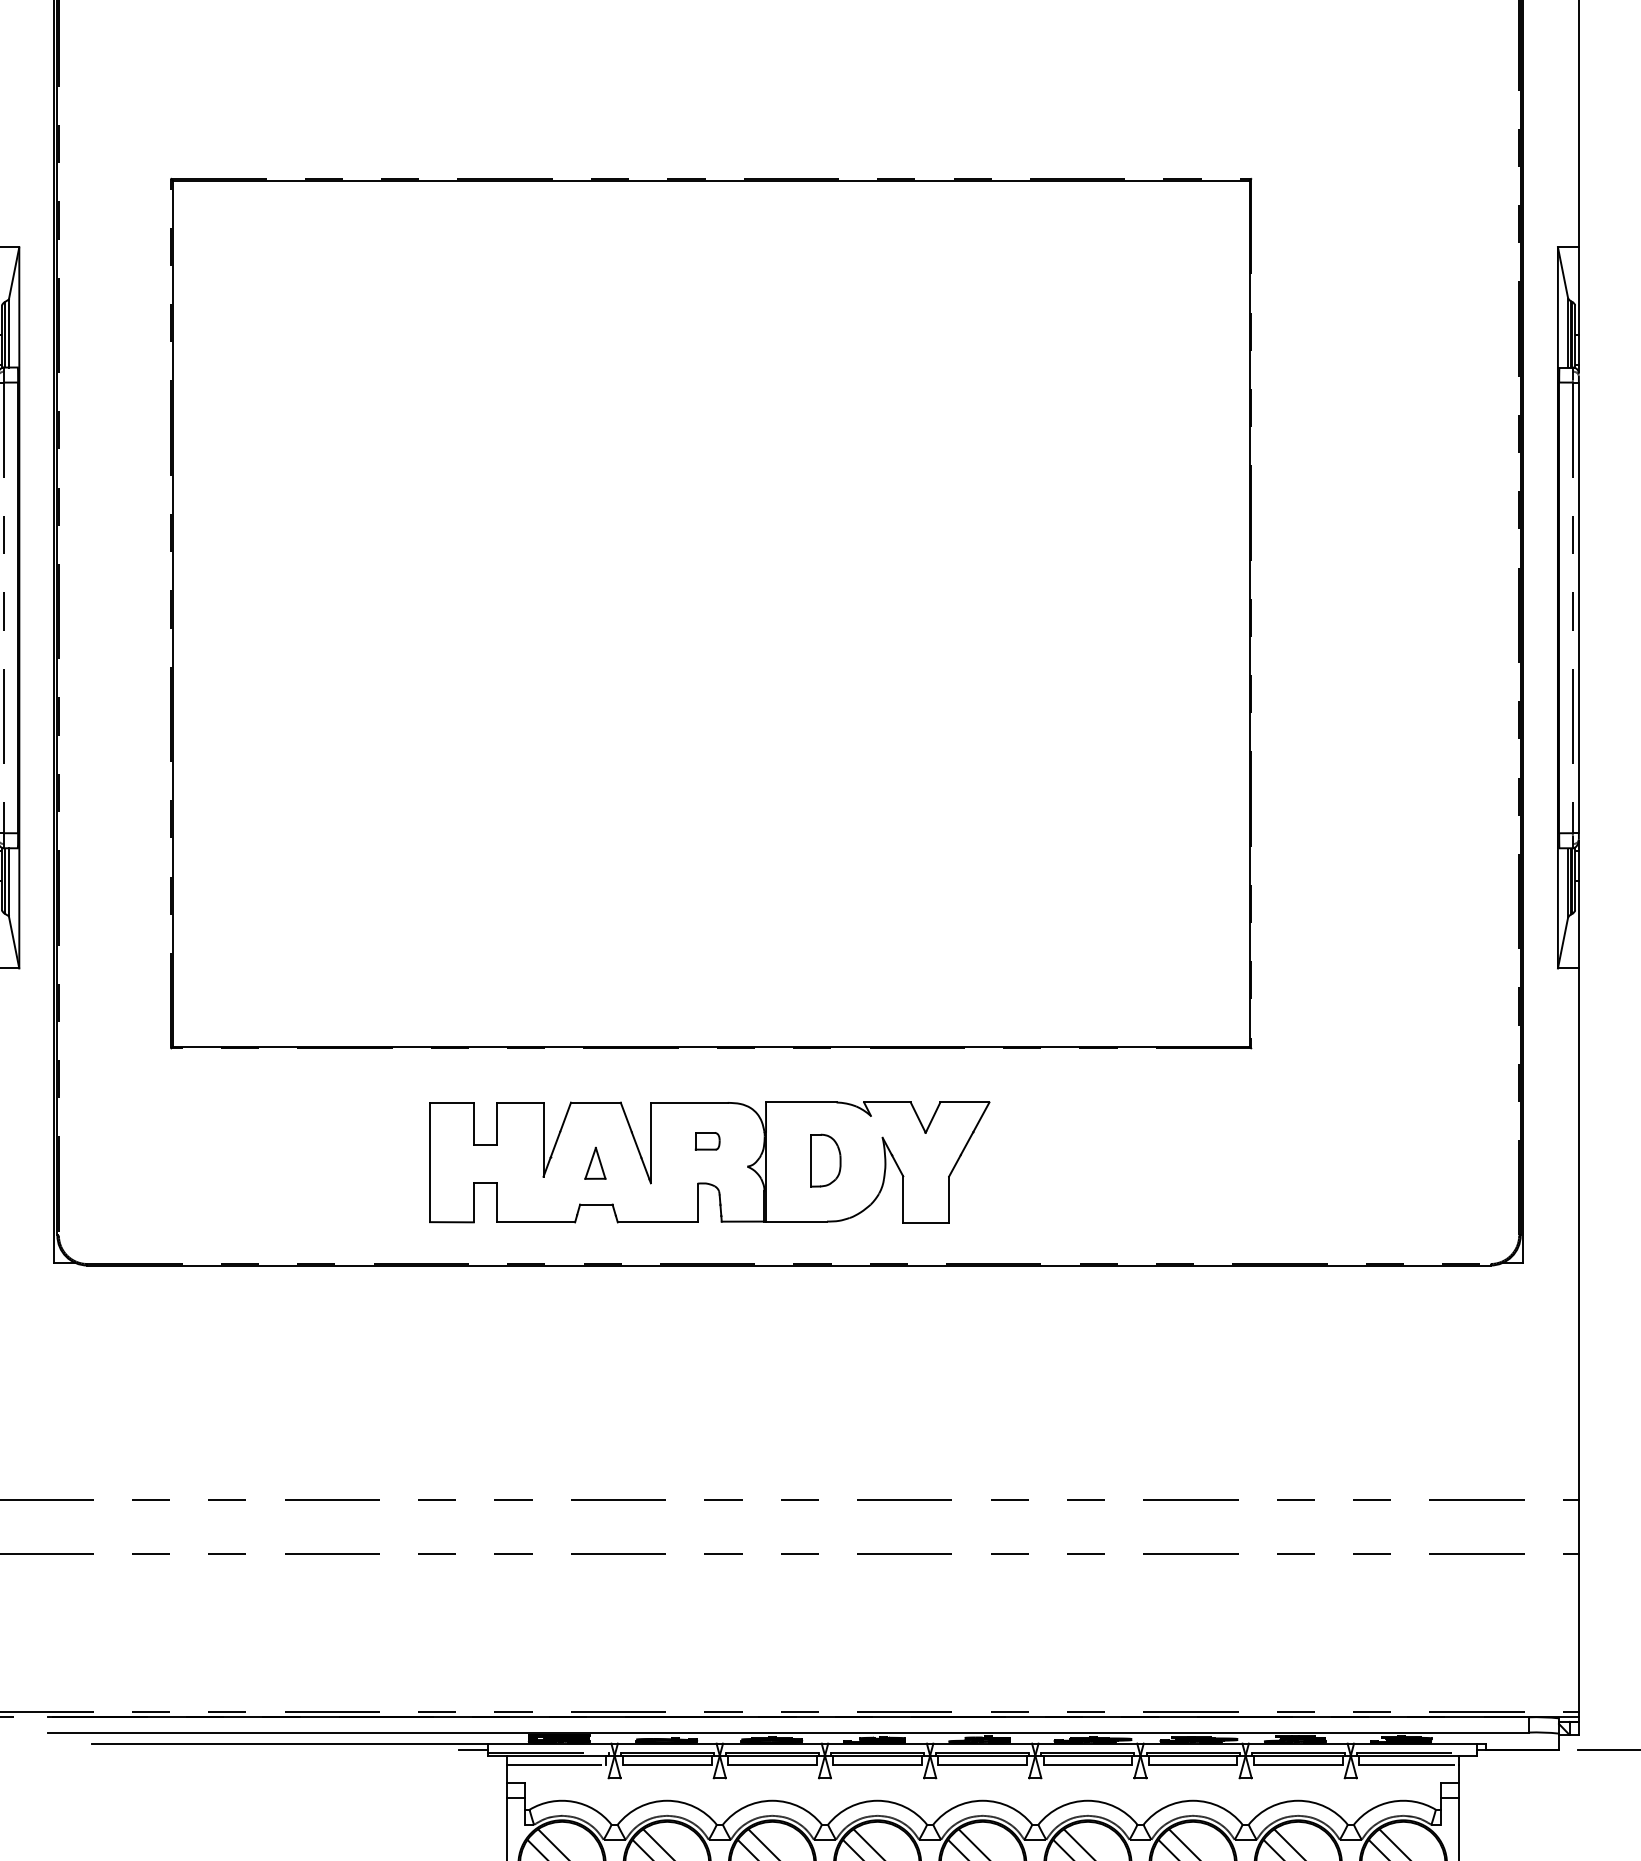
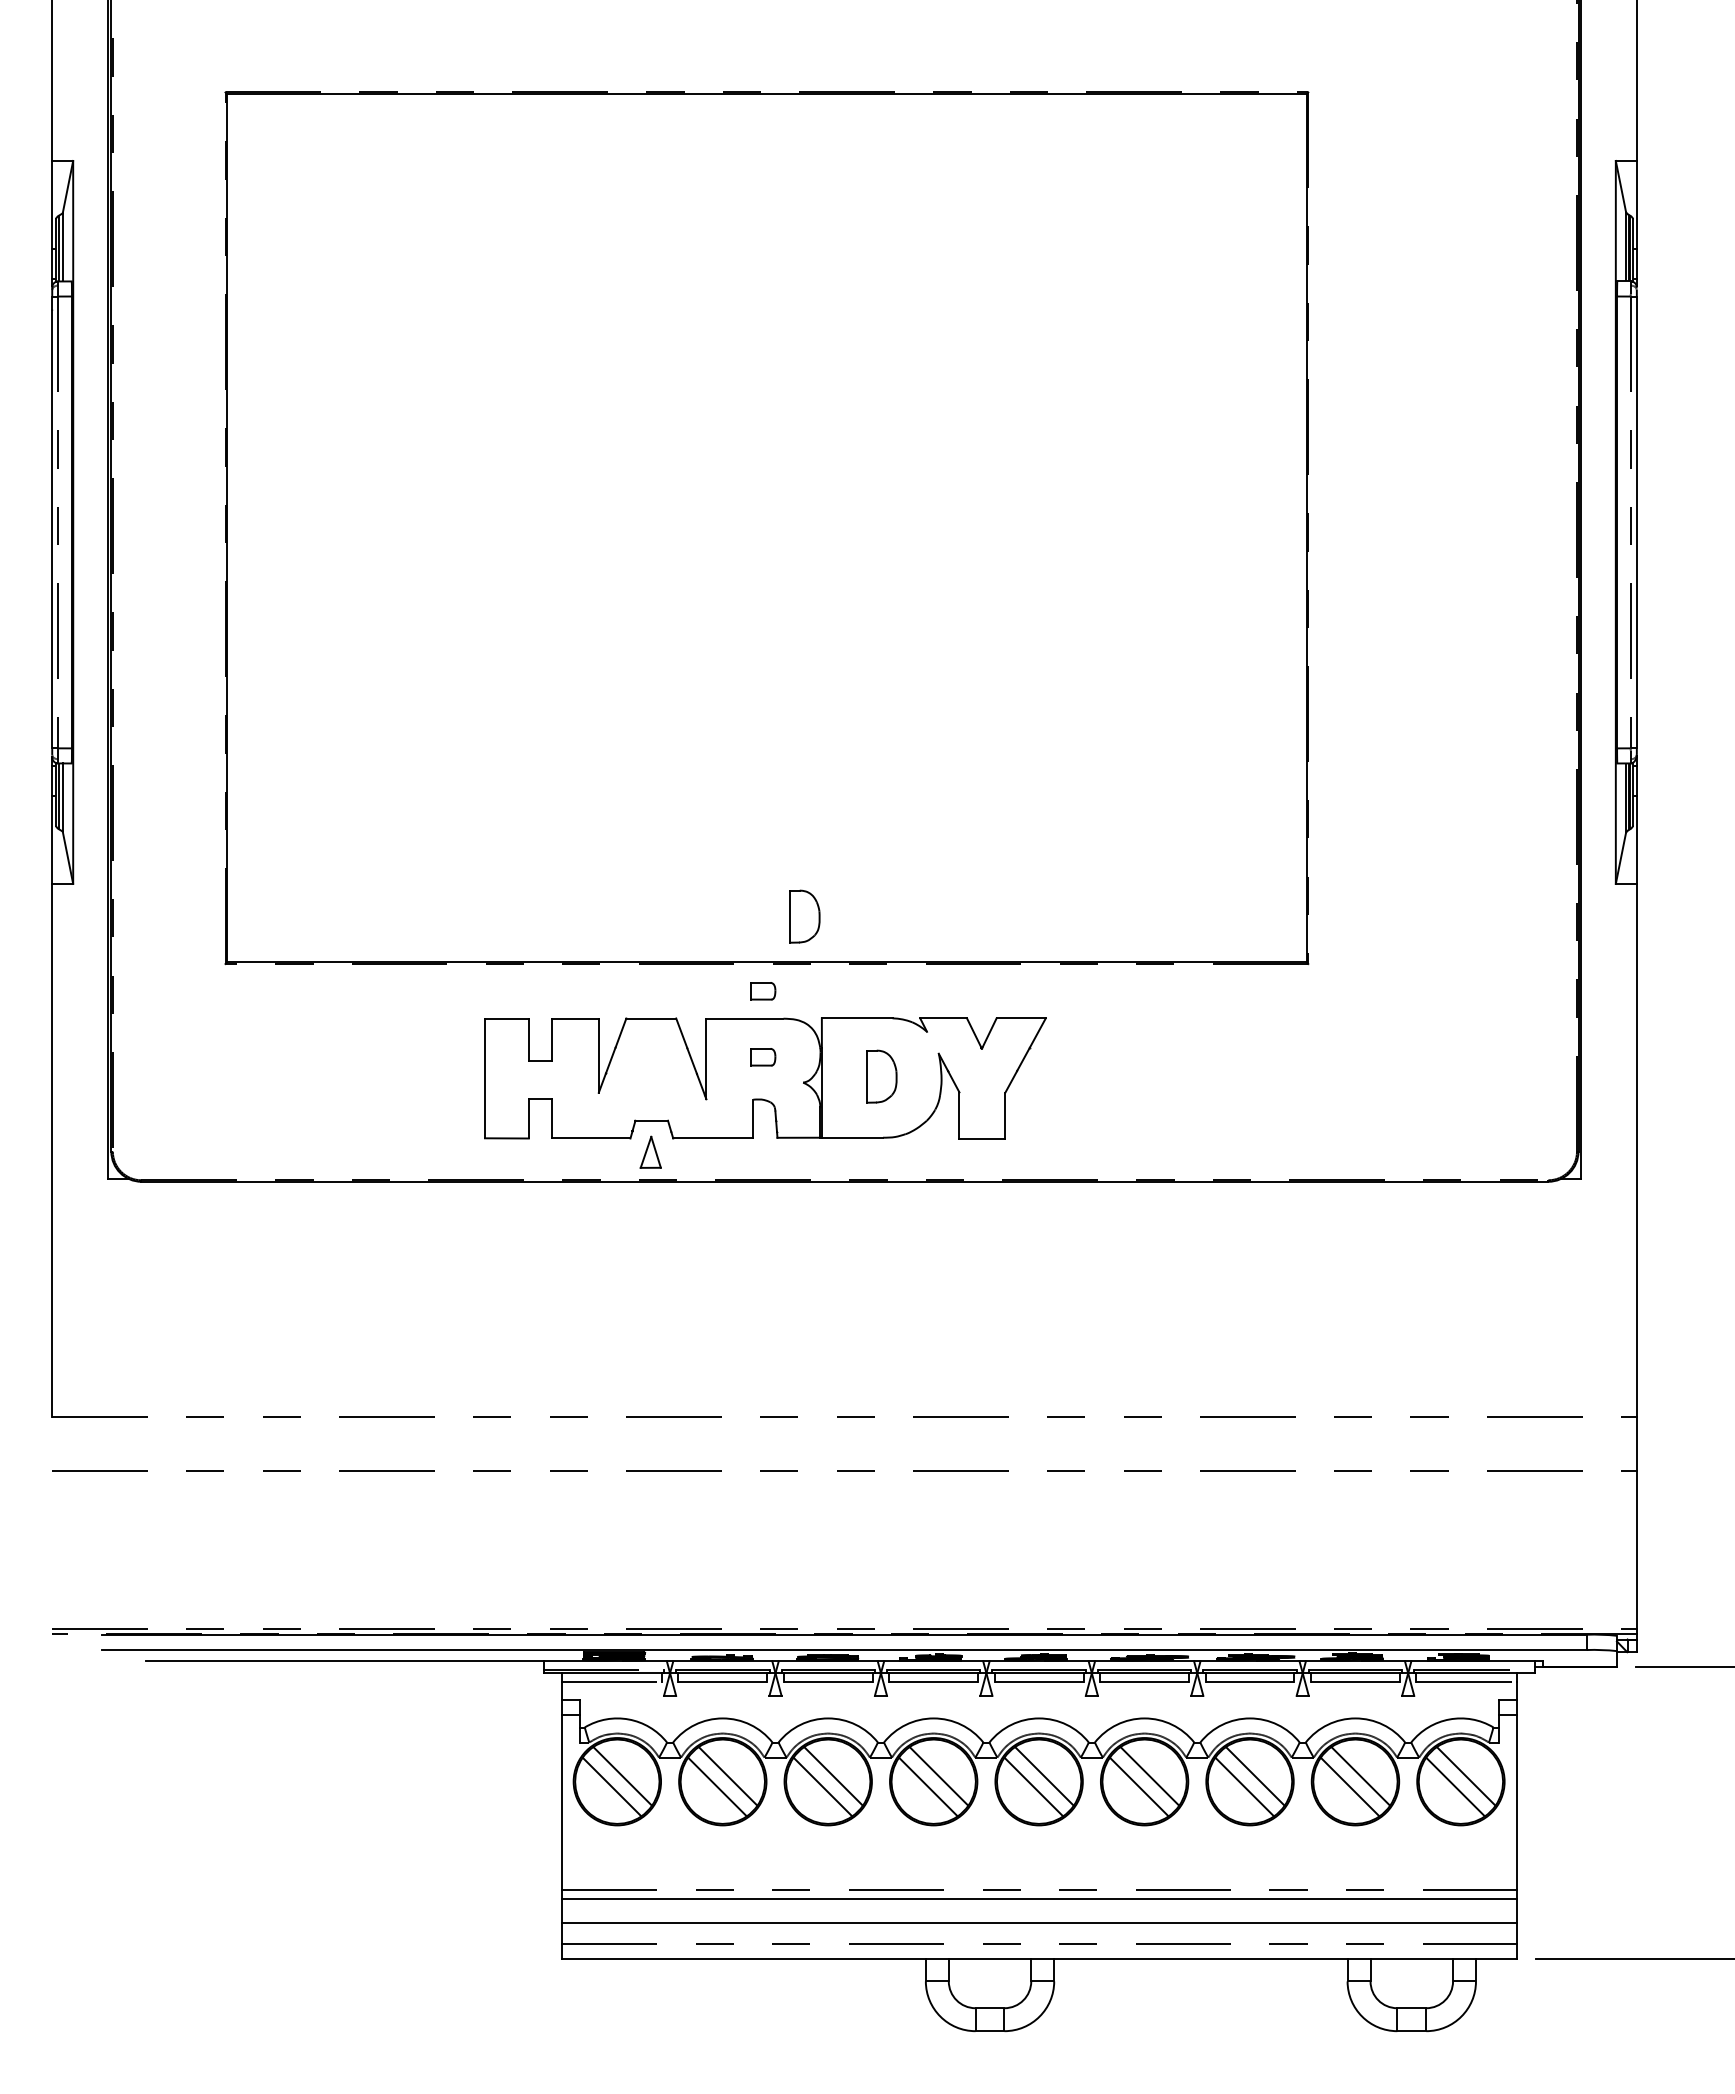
part: (748, 1000) -> (804, 916), added
part: (707, 1075) -> (763, 991), added
part: (595, 1162) -> (650, 1151), moved
line: (473, 1749) -> (528, 1667), removed

